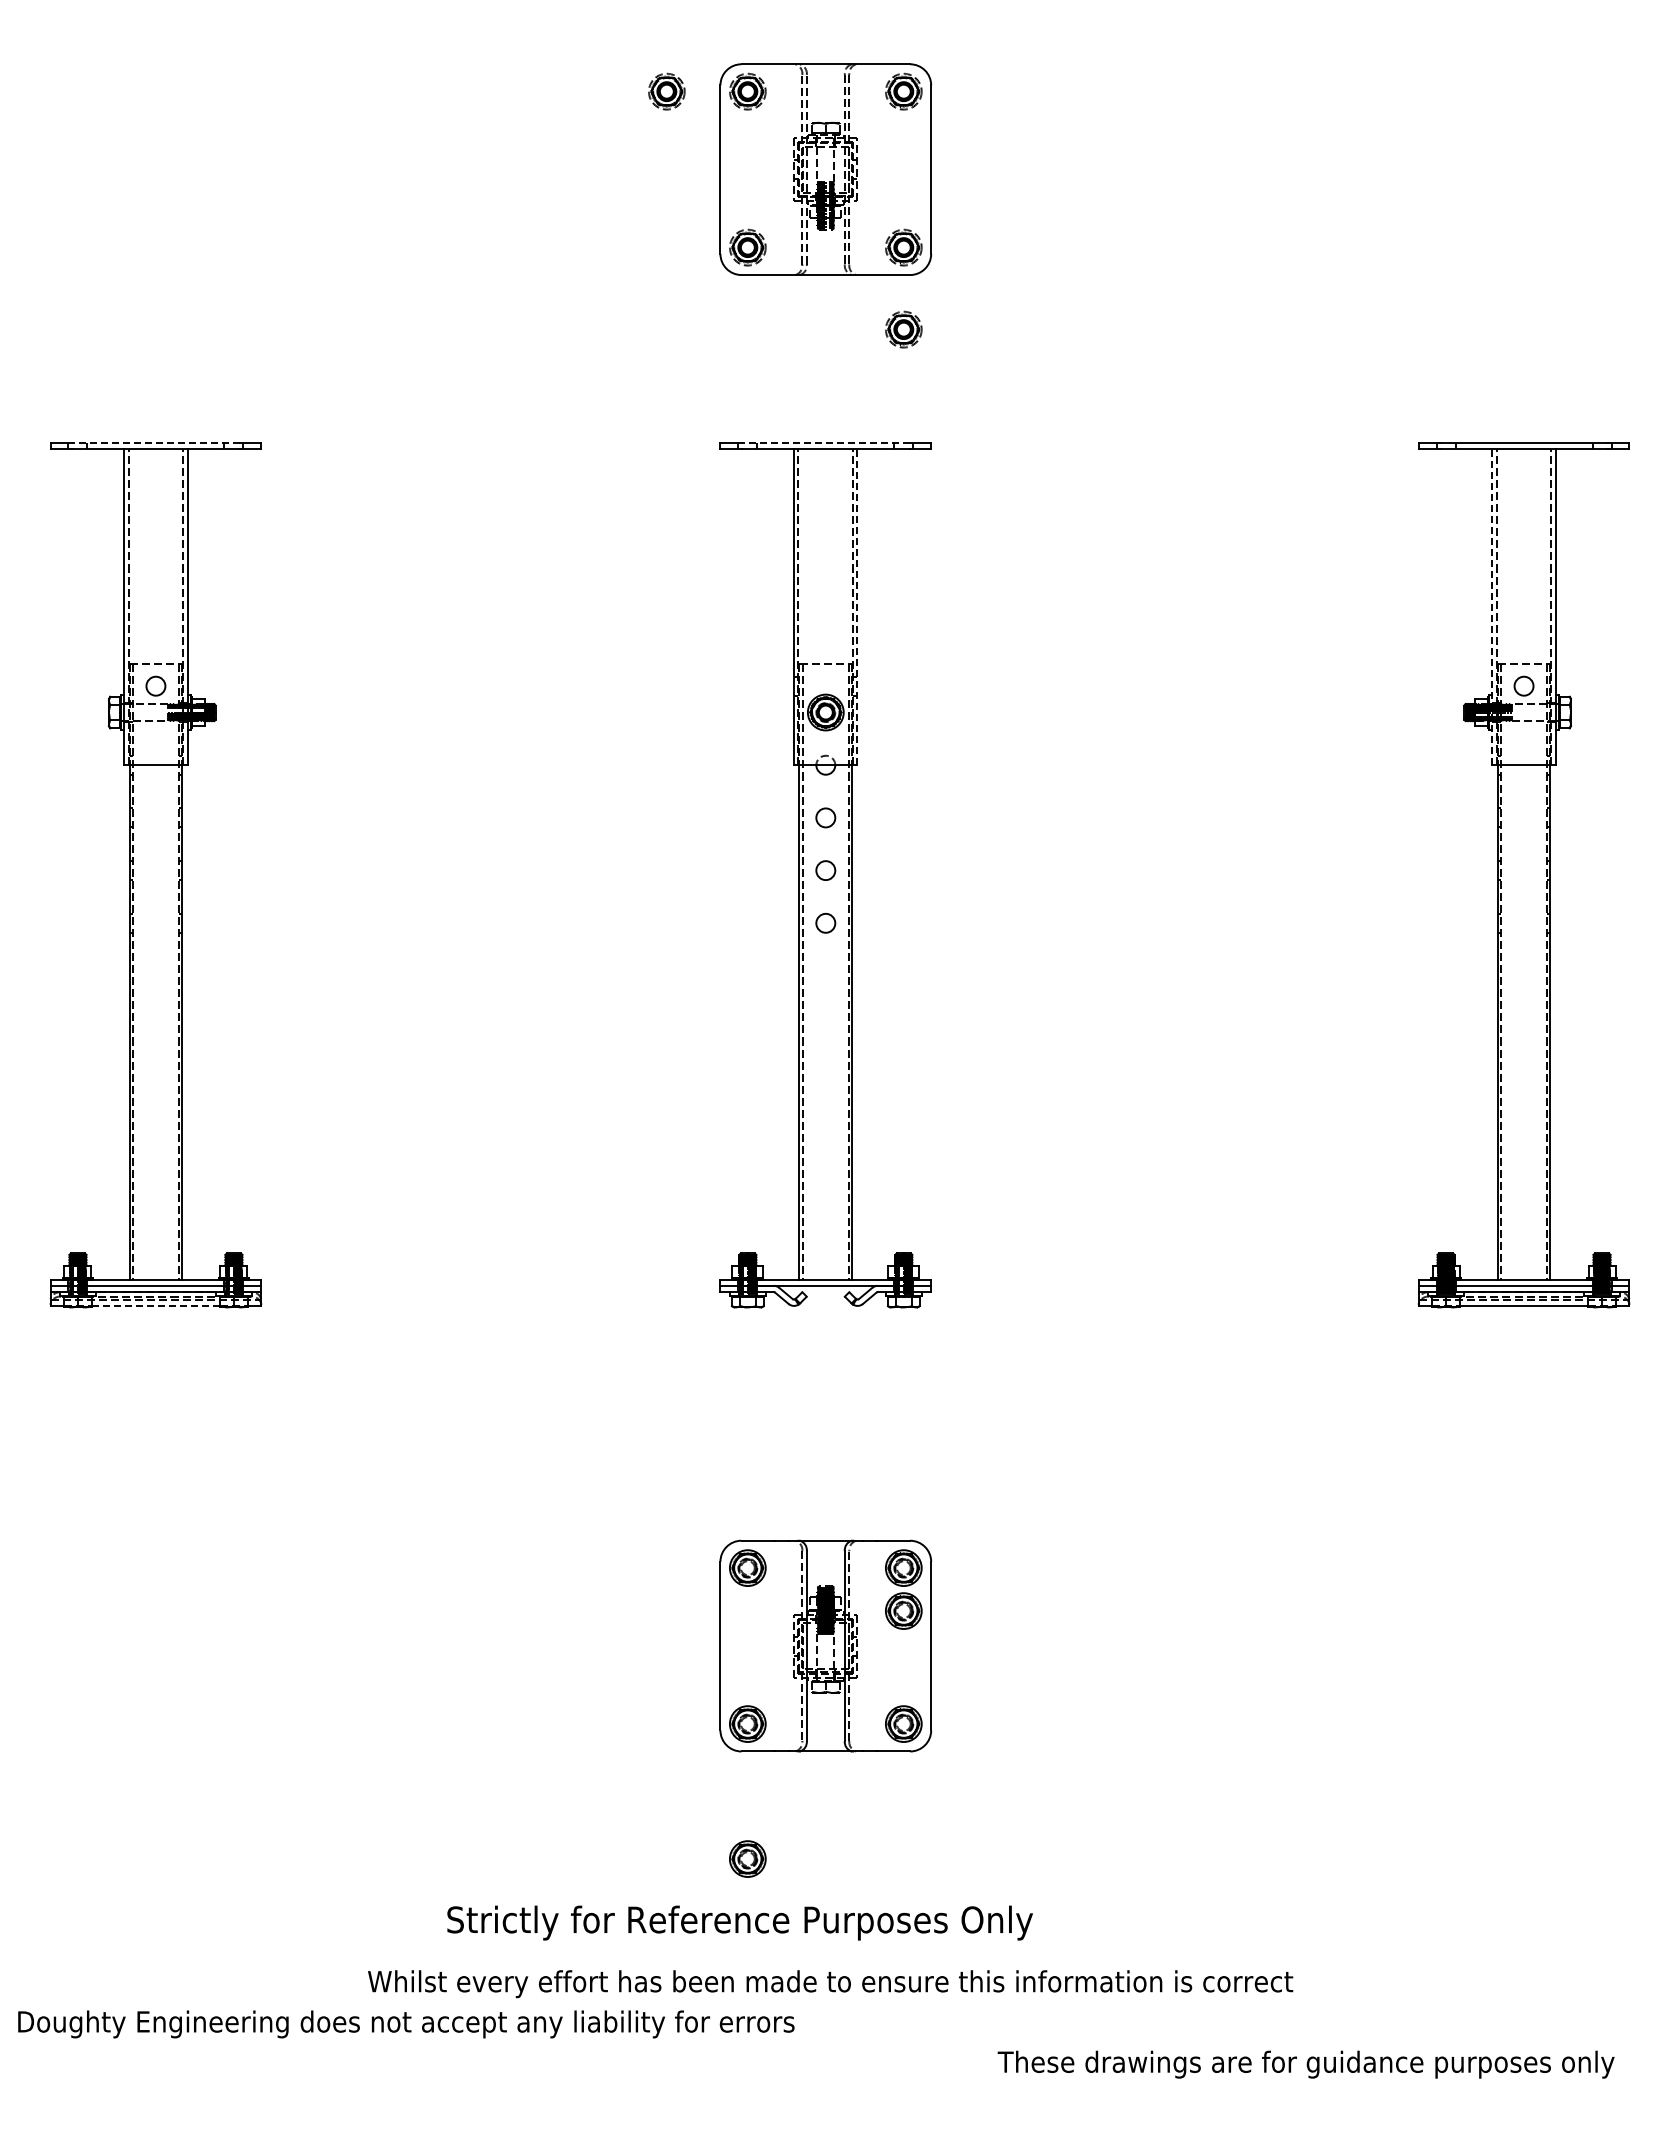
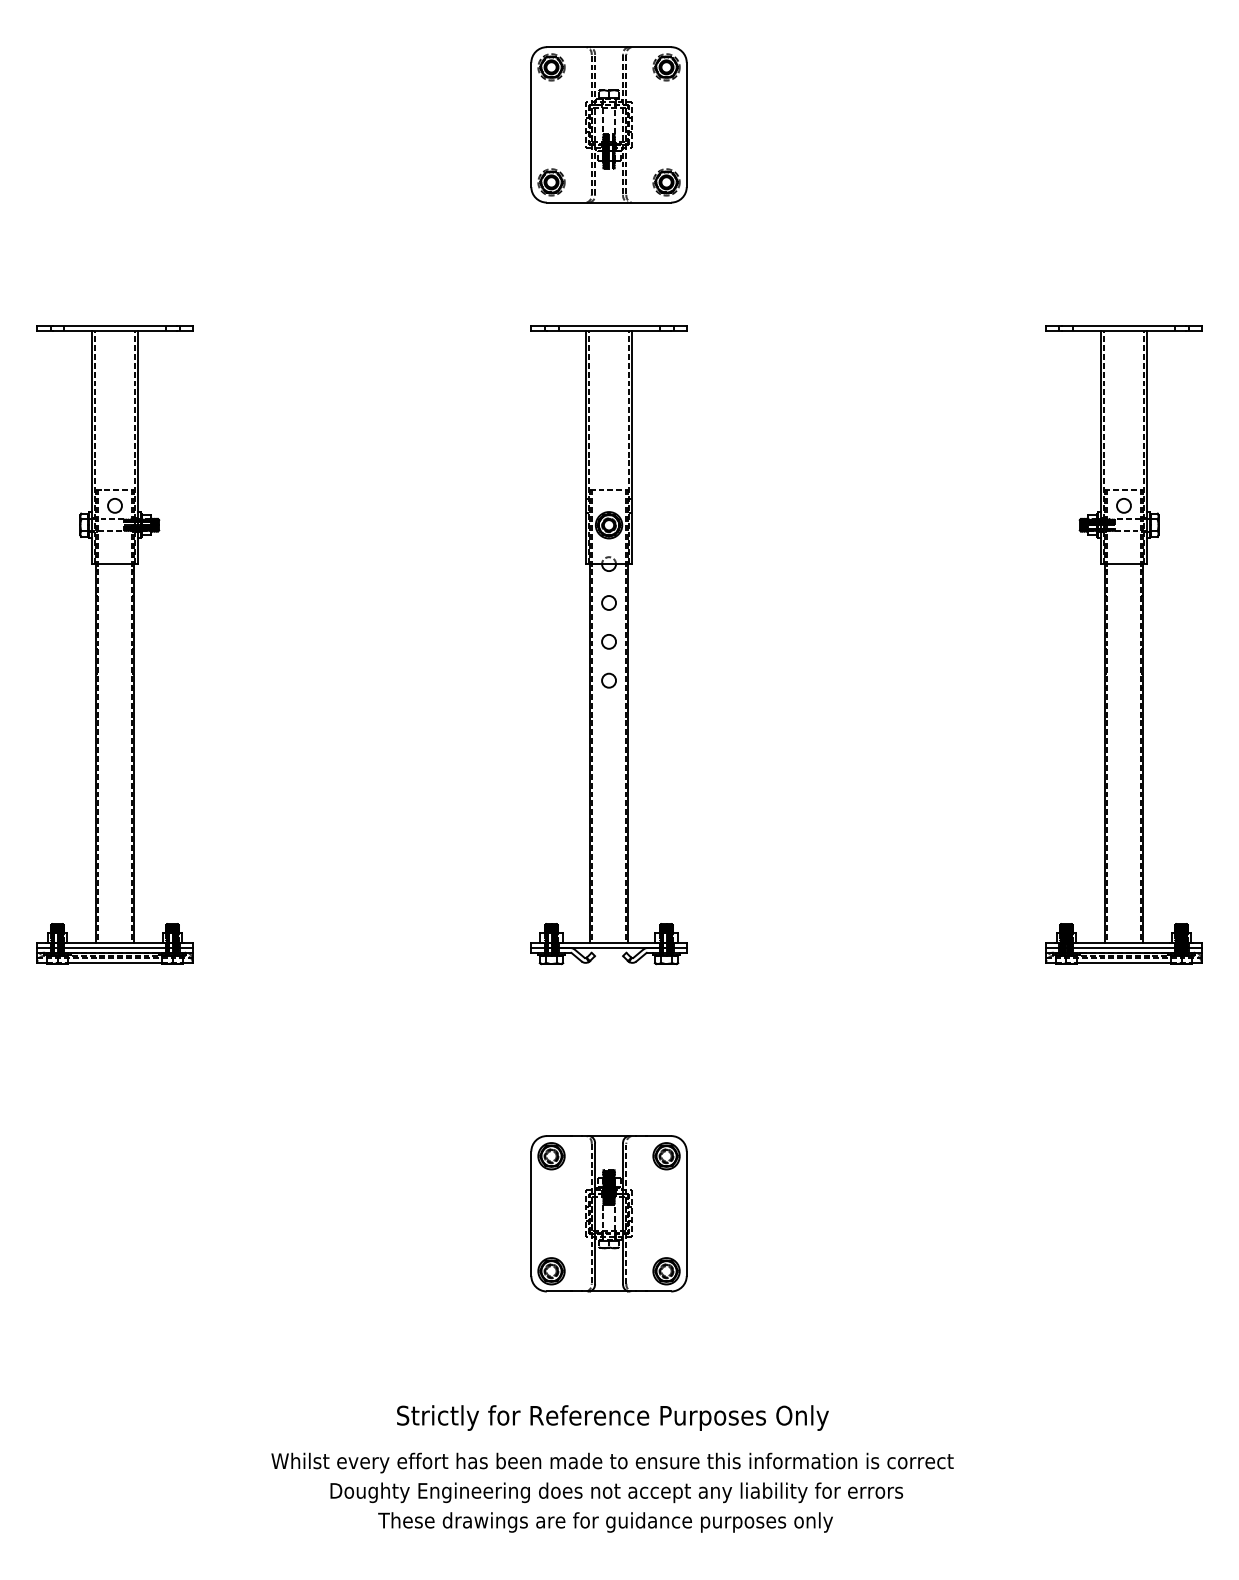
part: (666, 91) -> (491, 67), removed
part: (903, 329) -> (666, 242), removed
line: (155, 442) -> (114, 326), dashed -> solid
line: (825, 442) -> (608, 326), dashed -> solid
line: (857, 606) -> (632, 447), dashed -> solid
line: (1492, 606) -> (1100, 447), dashed -> solid
line: (156, 1305) -> (115, 962), dashed -> solid
part: (903, 1610) -> (666, 1187), removed
part: (747, 1858) -> (551, 1370), removed
text: (739, 1922) -> (612, 1417), moved
text: (406, 2024) -> (616, 1492), moved
text: (1305, 2064) -> (605, 1522), moved

